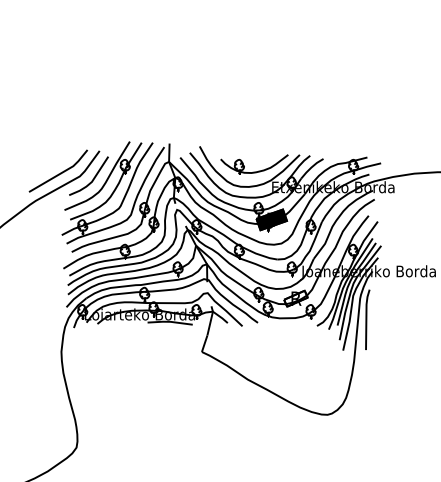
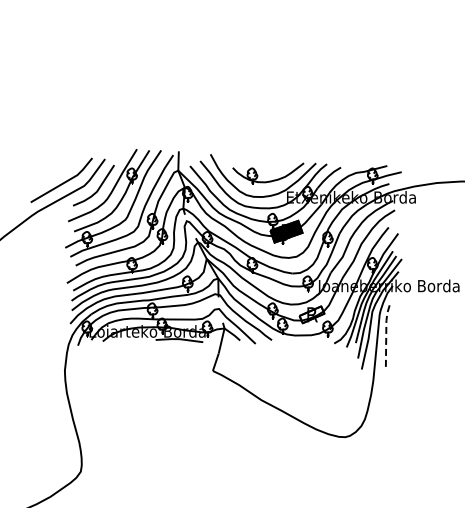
line: (366, 319) -> (386, 336), solid -> dashed

